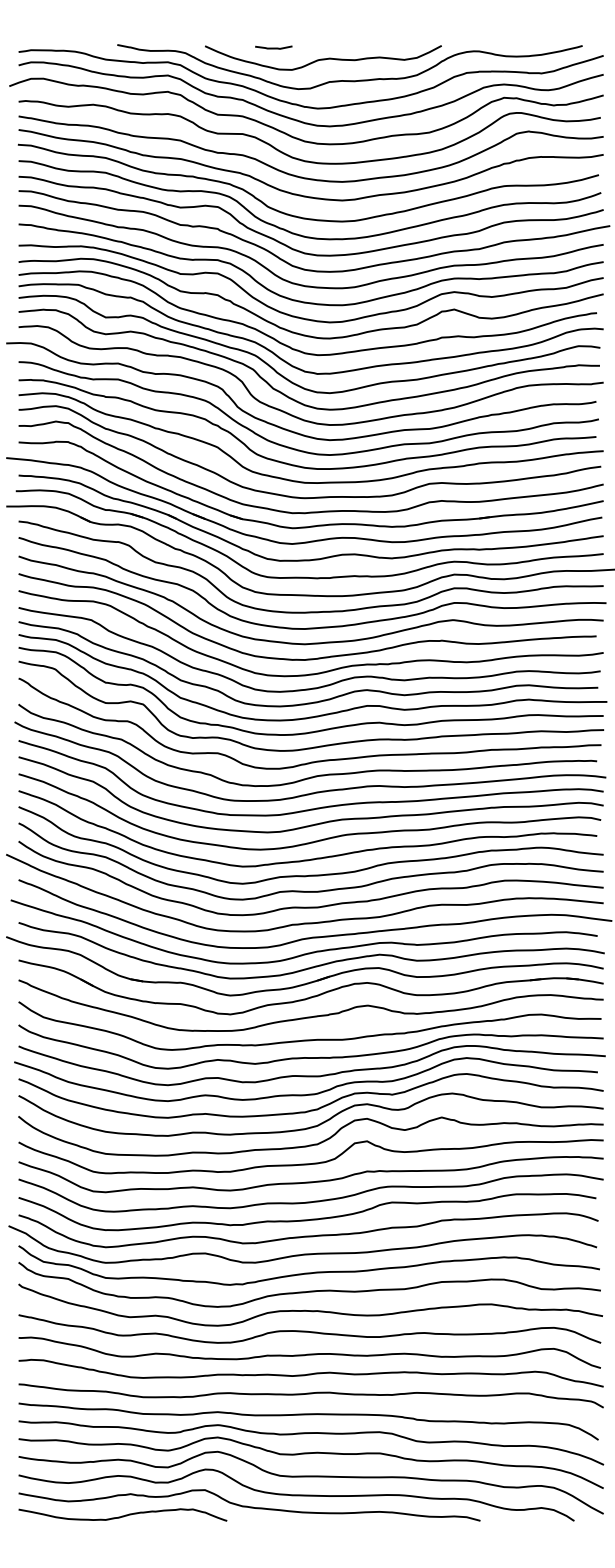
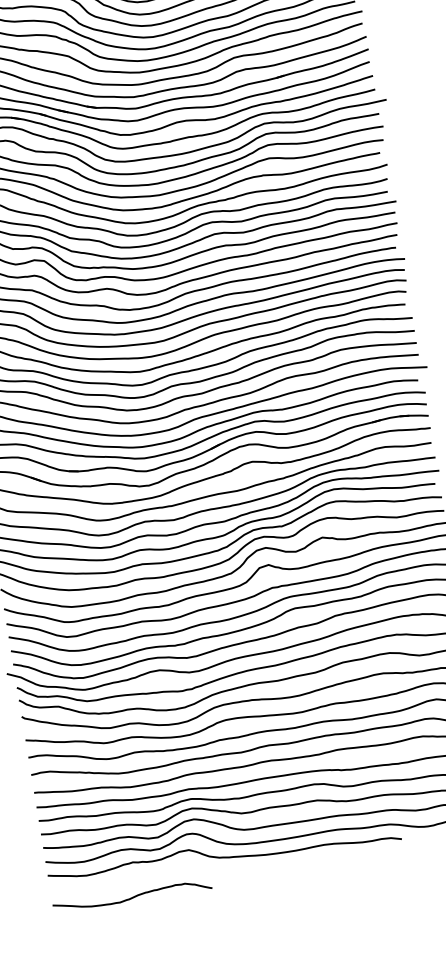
curve: (122, 1515) -> (132, 897), moved

